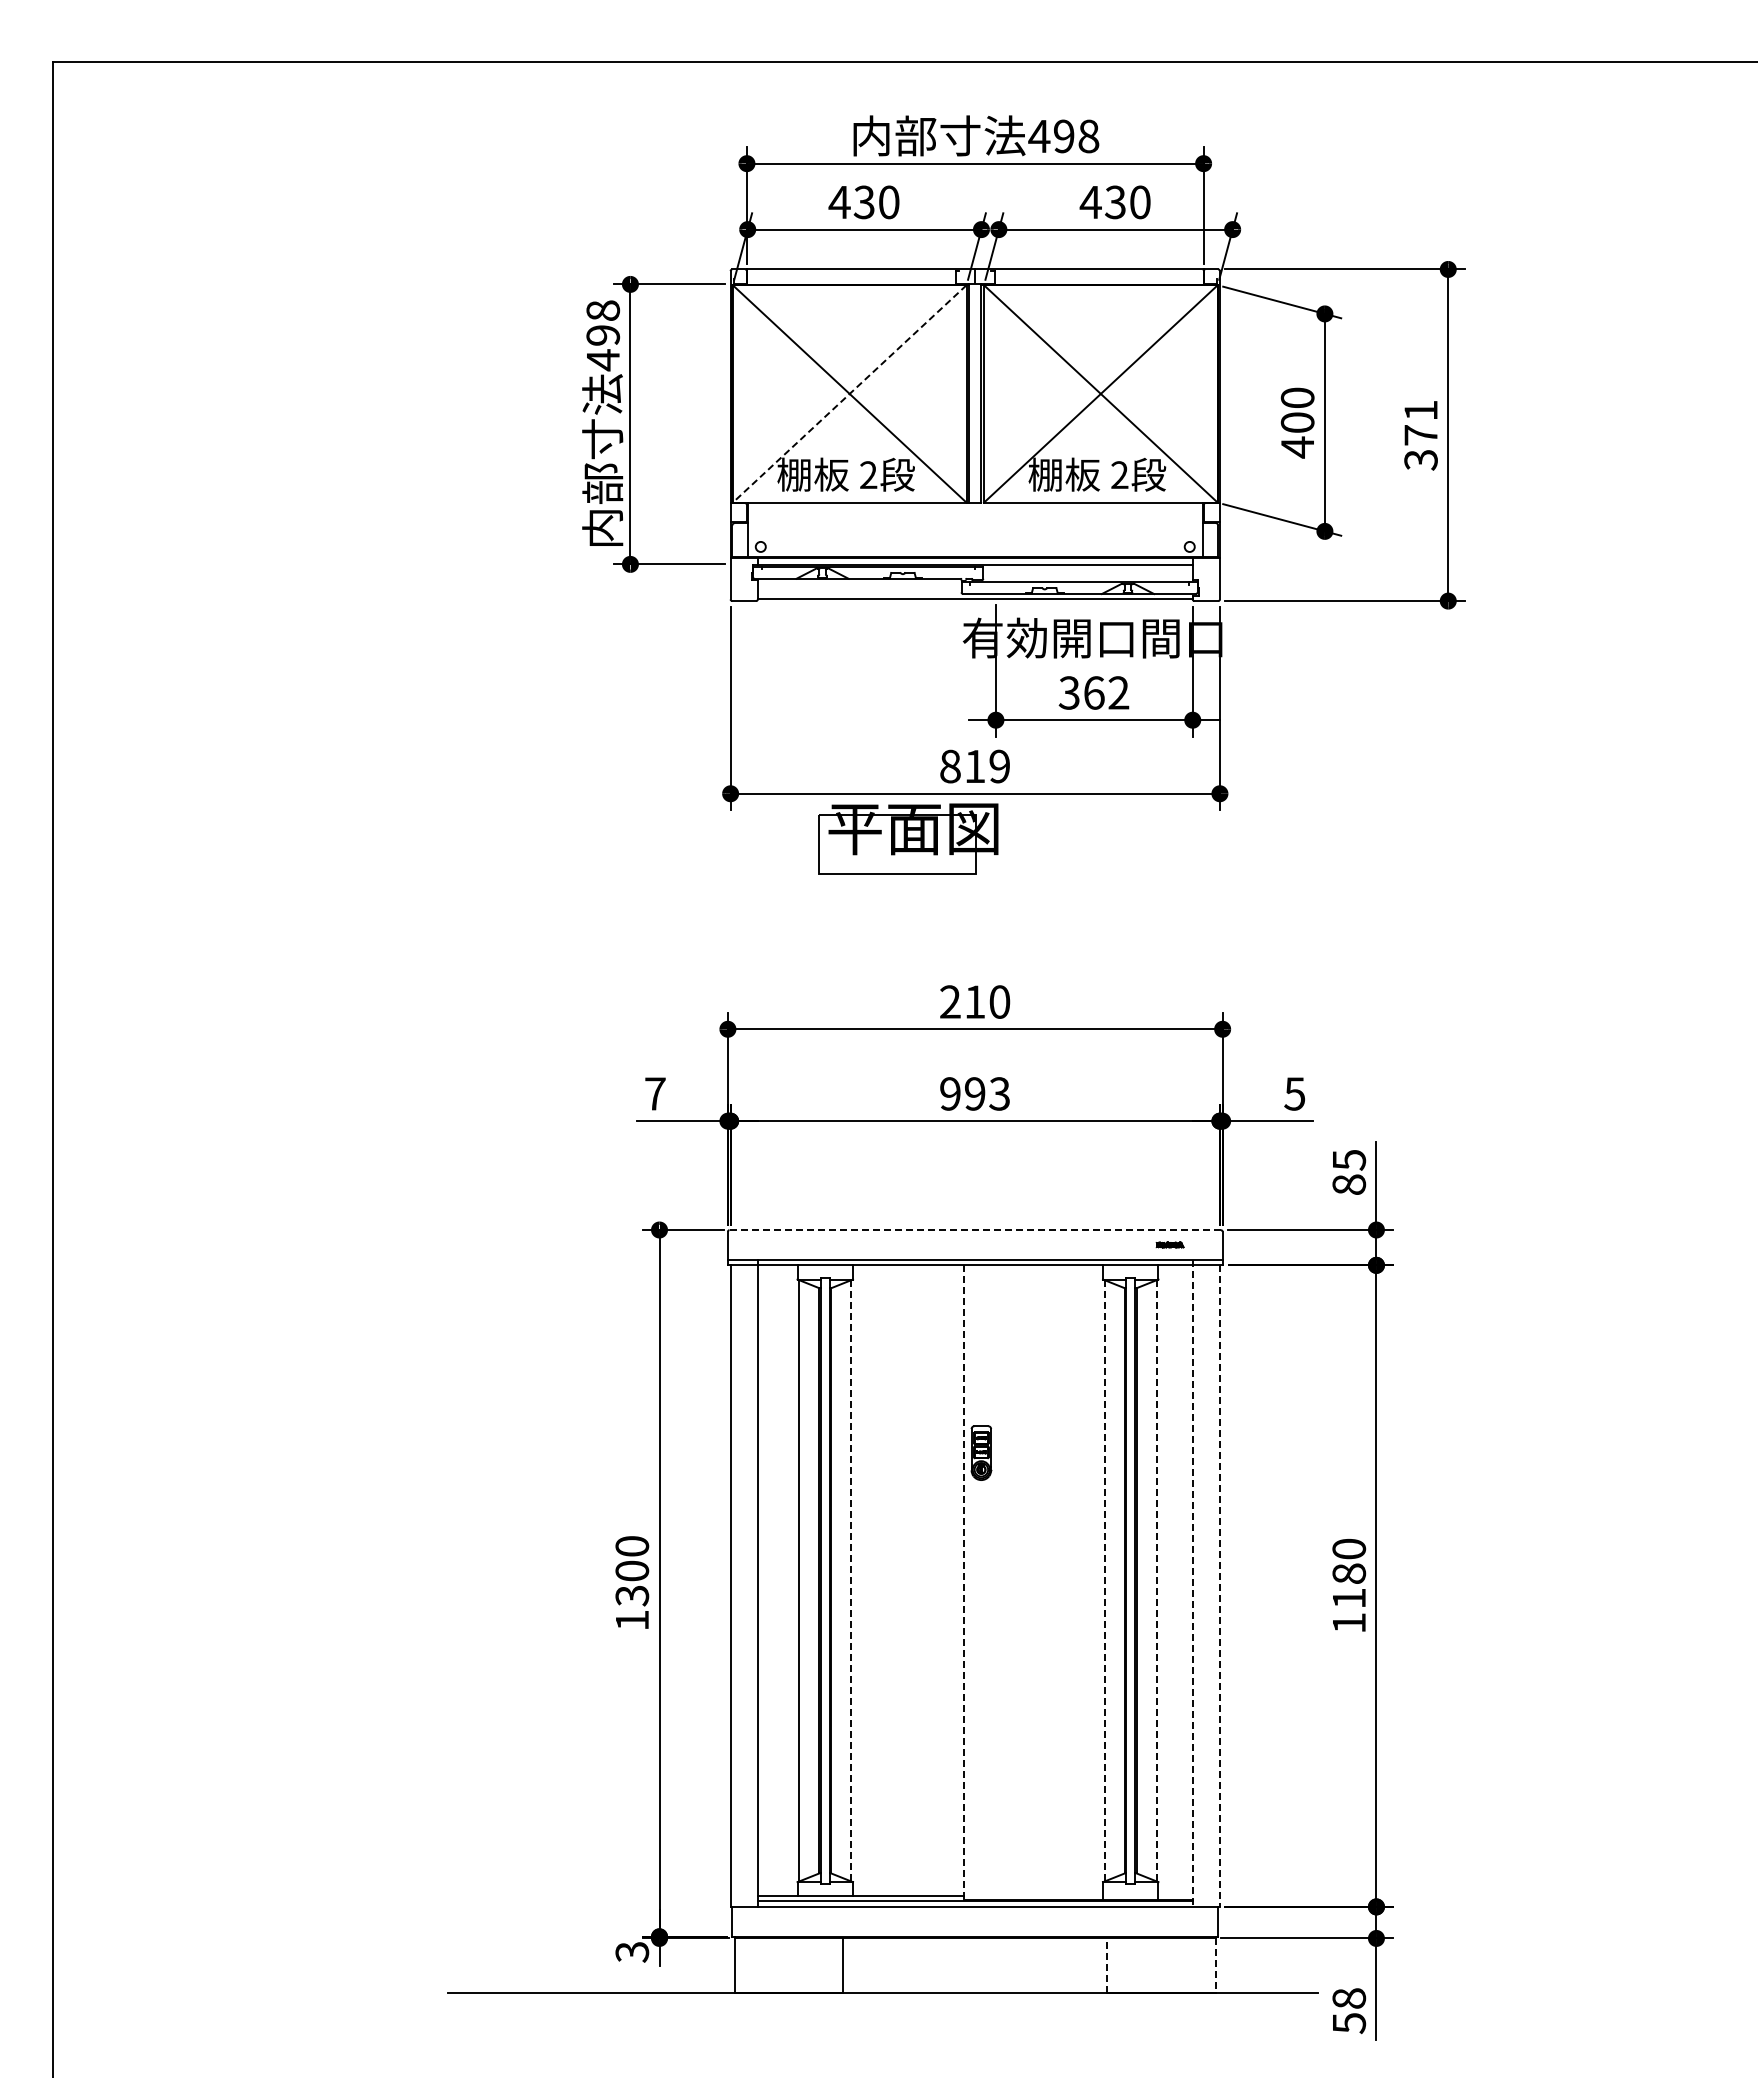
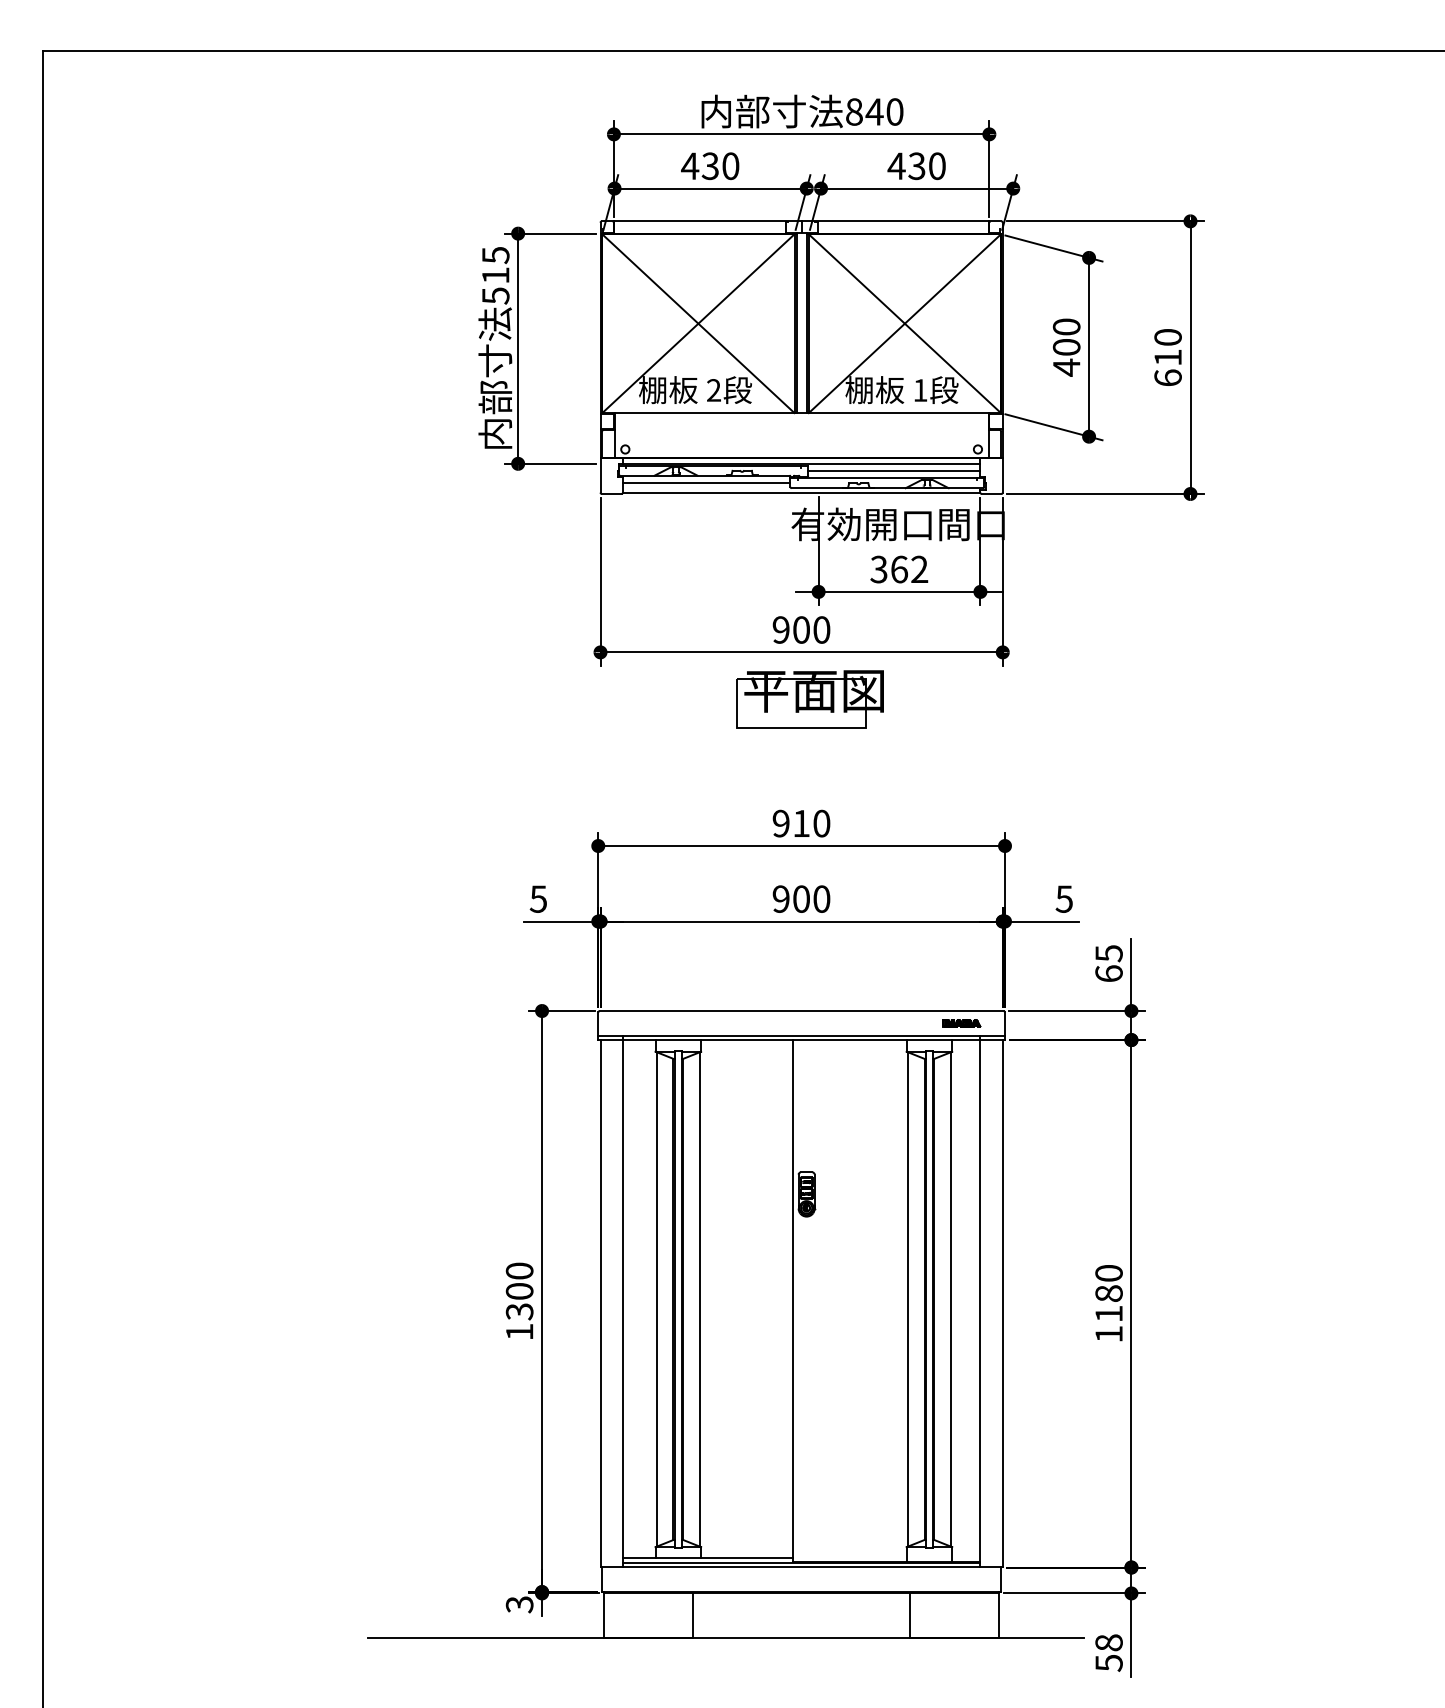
text: (1063, 136) -> (874, 112), 498 -> 840
text: (603, 335) -> (496, 275), 498 -> 515
line: (849, 393) -> (698, 323), dashed -> solid
text: (1420, 435) -> (1167, 357), 371 -> 610
text: (1119, 474) -> (920, 389), 2 -> 1
line: (1087, 572) -> (893, 470), added
line: (859, 587) -> (706, 482), added
text: (975, 766) -> (801, 629), 819 -> 900
part: (908, 838) -> (810, 699), moved
text: (950, 1001) -> (781, 823), 210 -> 910
text: (654, 1093) -> (537, 898), 7 -> 5
text: (987, 1093) -> (811, 898), 993 -> 900
text: (1349, 1184) -> (1109, 973), 85 -> 65
line: (975, 1230) -> (801, 1011), dashed -> solid
part: (1169, 1244) -> (961, 1022), size x1.67
line: (851, 1580) -> (699, 1299), dashed -> solid
line: (1104, 1580) -> (907, 1299), dashed -> solid
line: (1156, 1580) -> (950, 1299), dashed -> solid
line: (964, 1583) -> (792, 1301), dashed -> solid
line: (1192, 1583) -> (980, 1301), dashed -> solid
line: (1219, 1586) -> (1002, 1304), dashed -> solid
line: (1107, 1965) -> (910, 1615), dashed -> solid
line: (1215, 1966) -> (999, 1616), dashed -> solid

